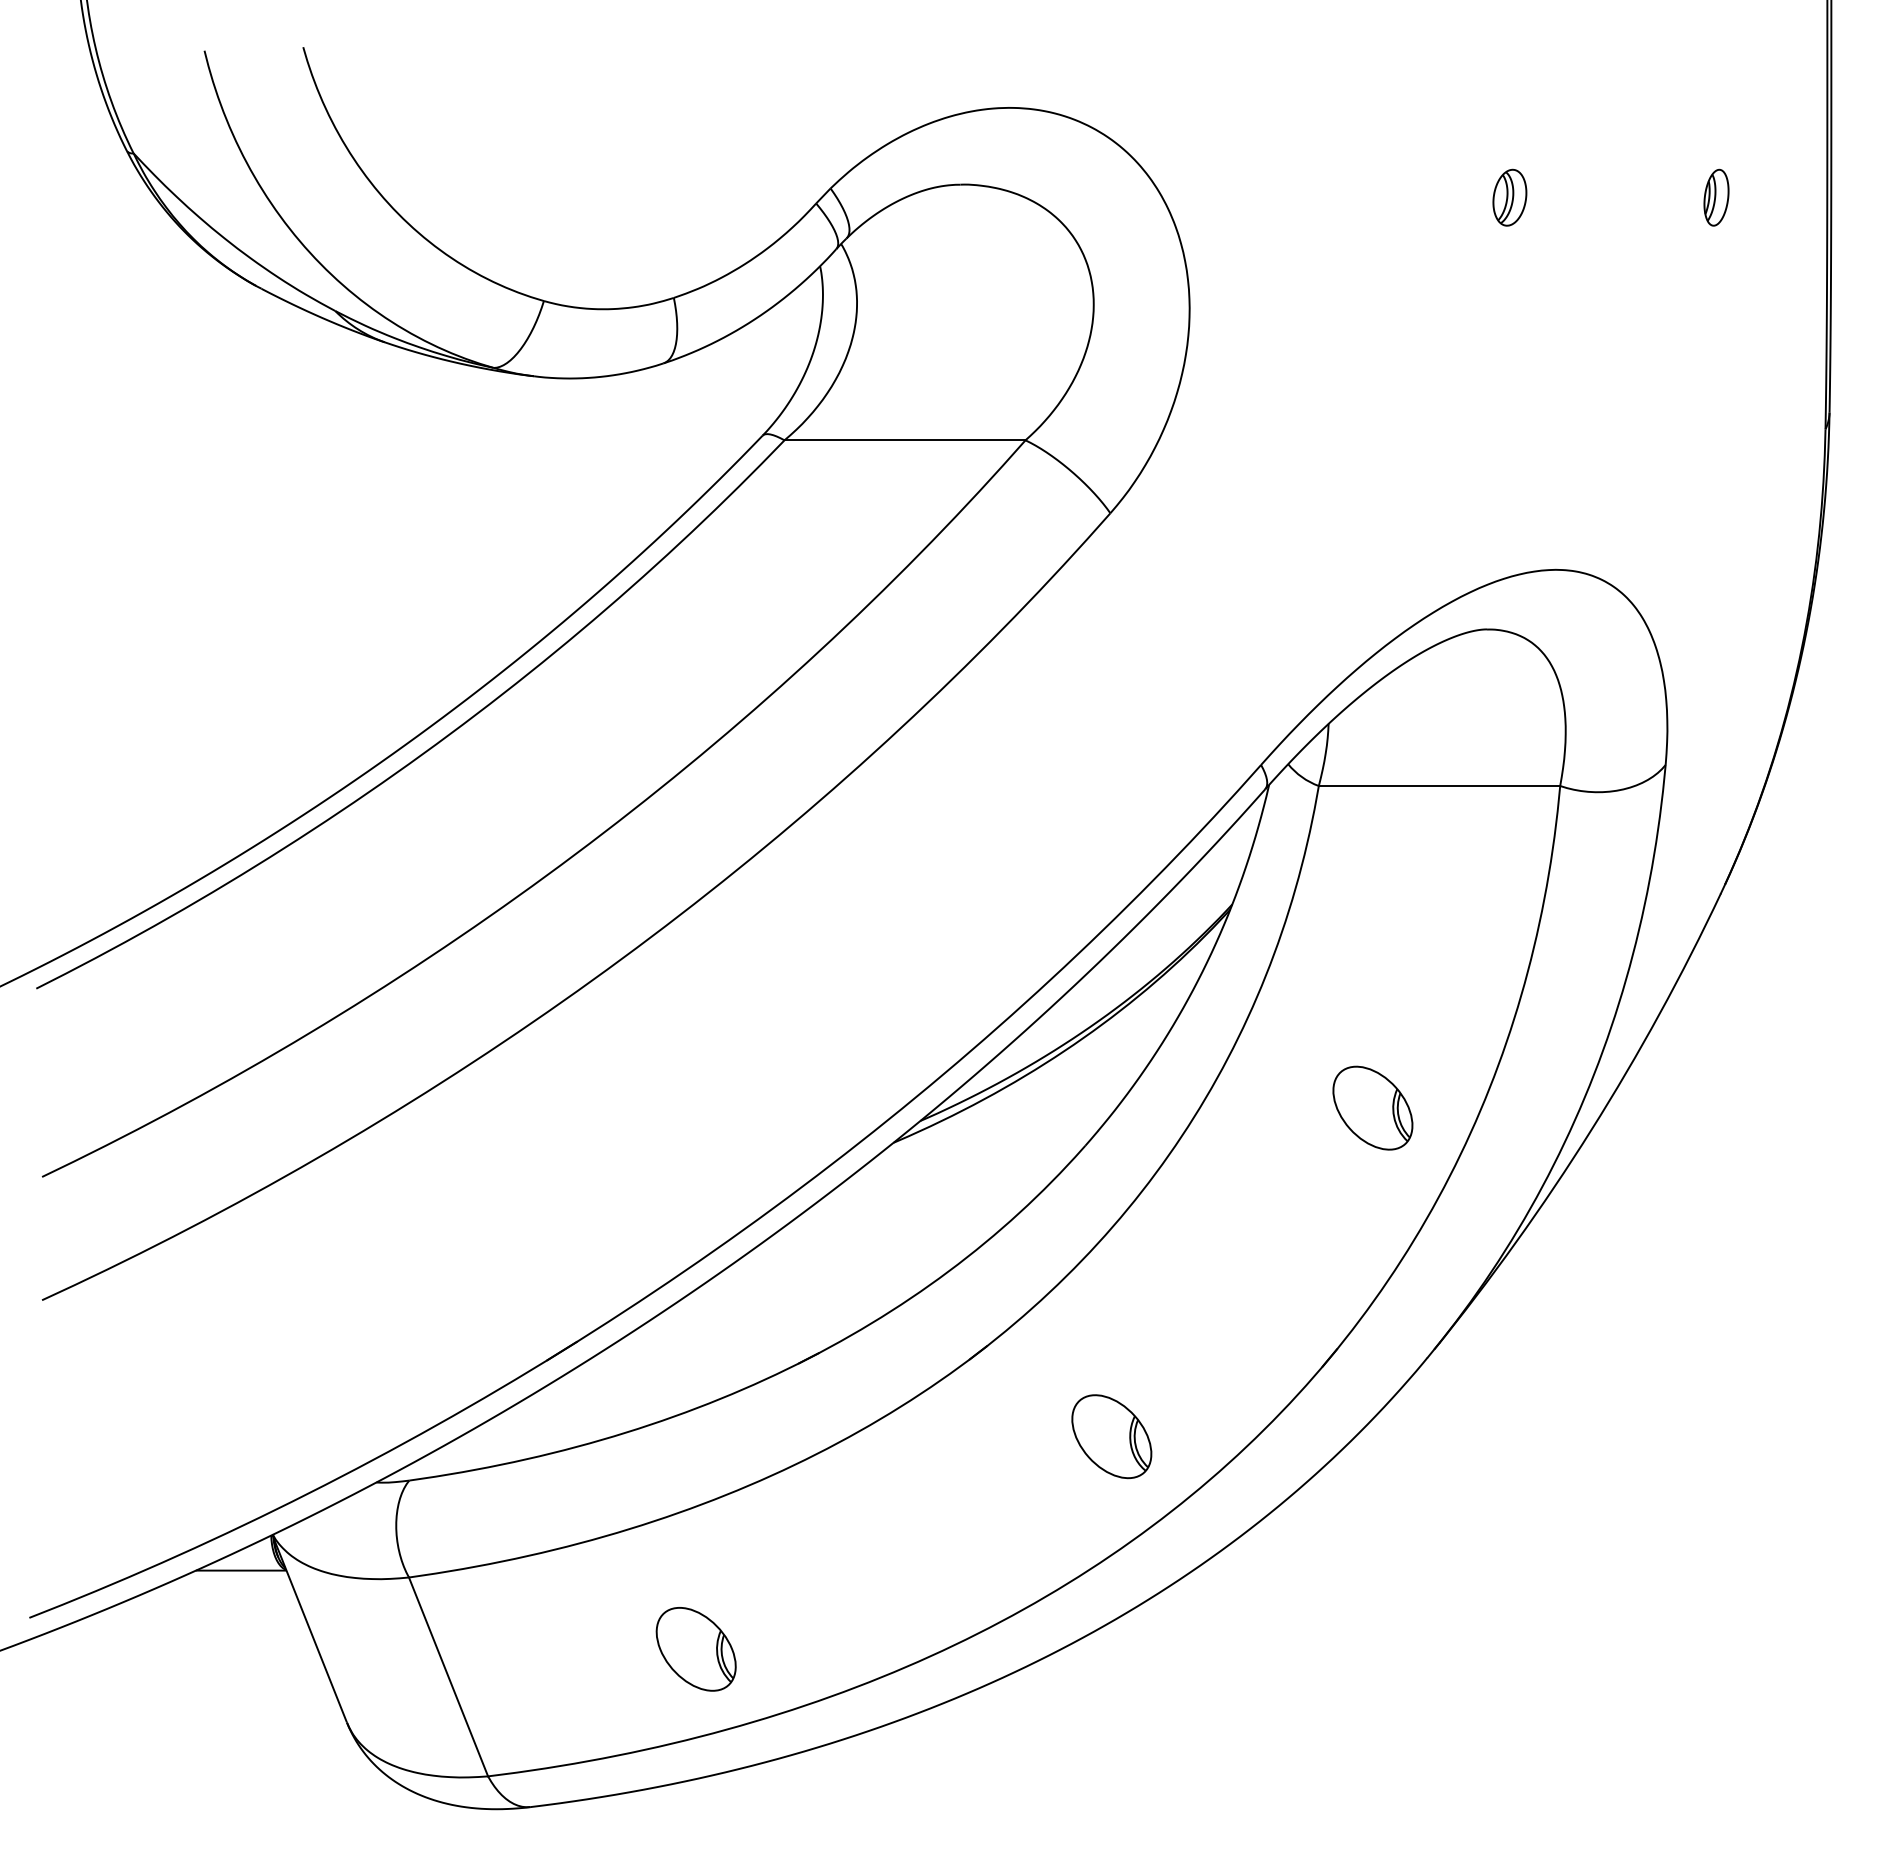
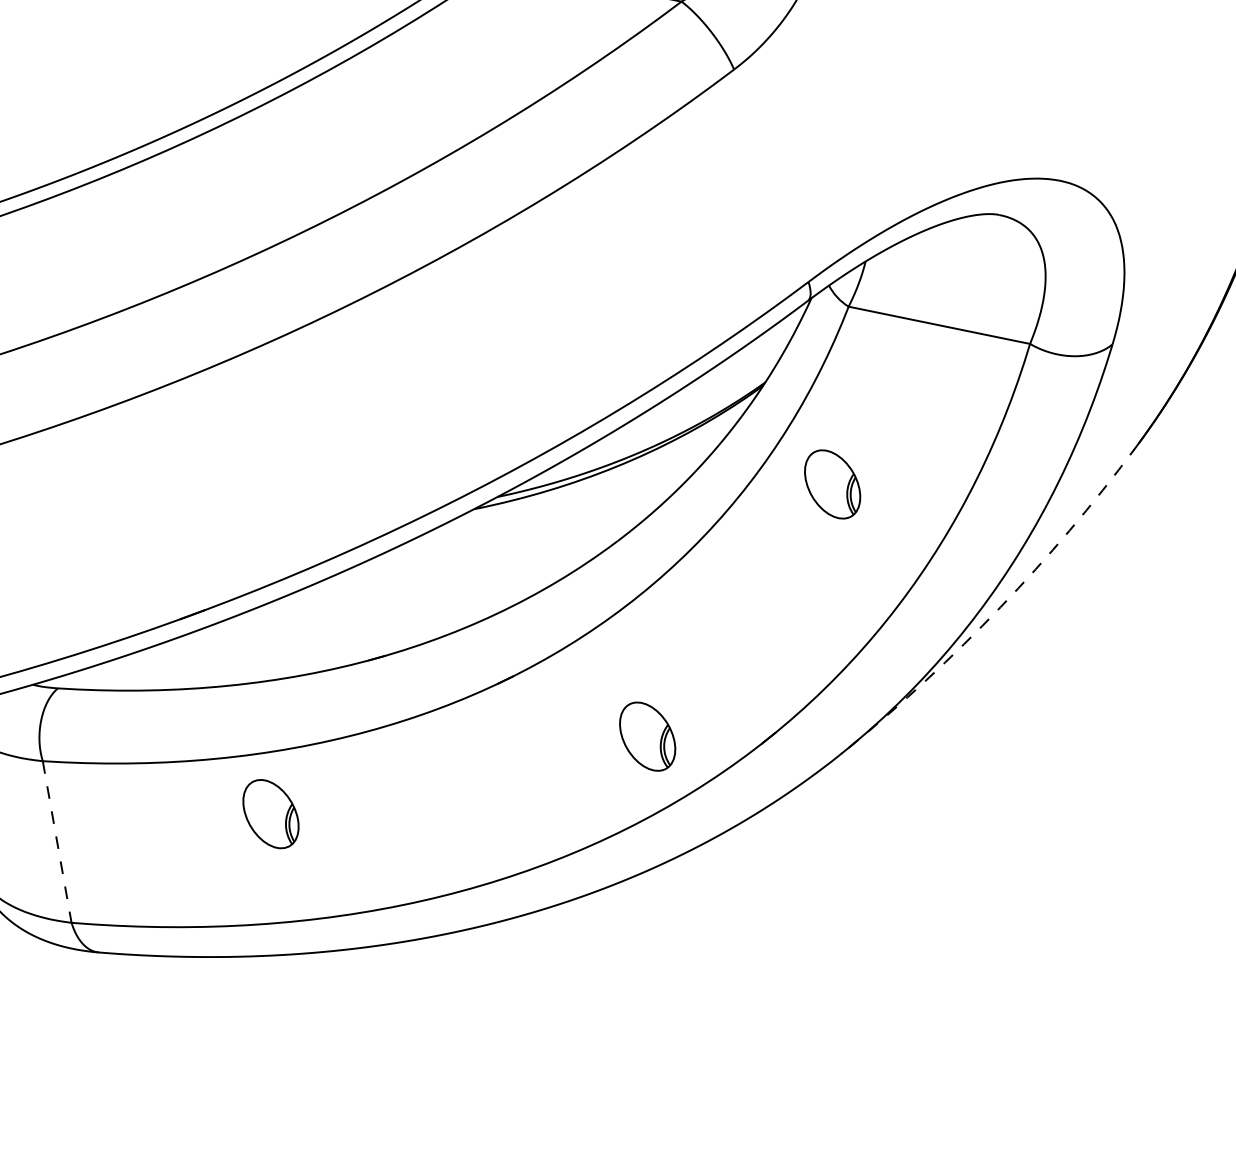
part: (1372, 1107) -> (832, 483), moved
arc: (1591, 1130) -> (1000, 607), solid -> dashed
part: (1111, 1436) -> (647, 736), moved
part: (695, 1649) -> (270, 814), moved
line: (448, 1677) -> (57, 842), solid -> dashed

